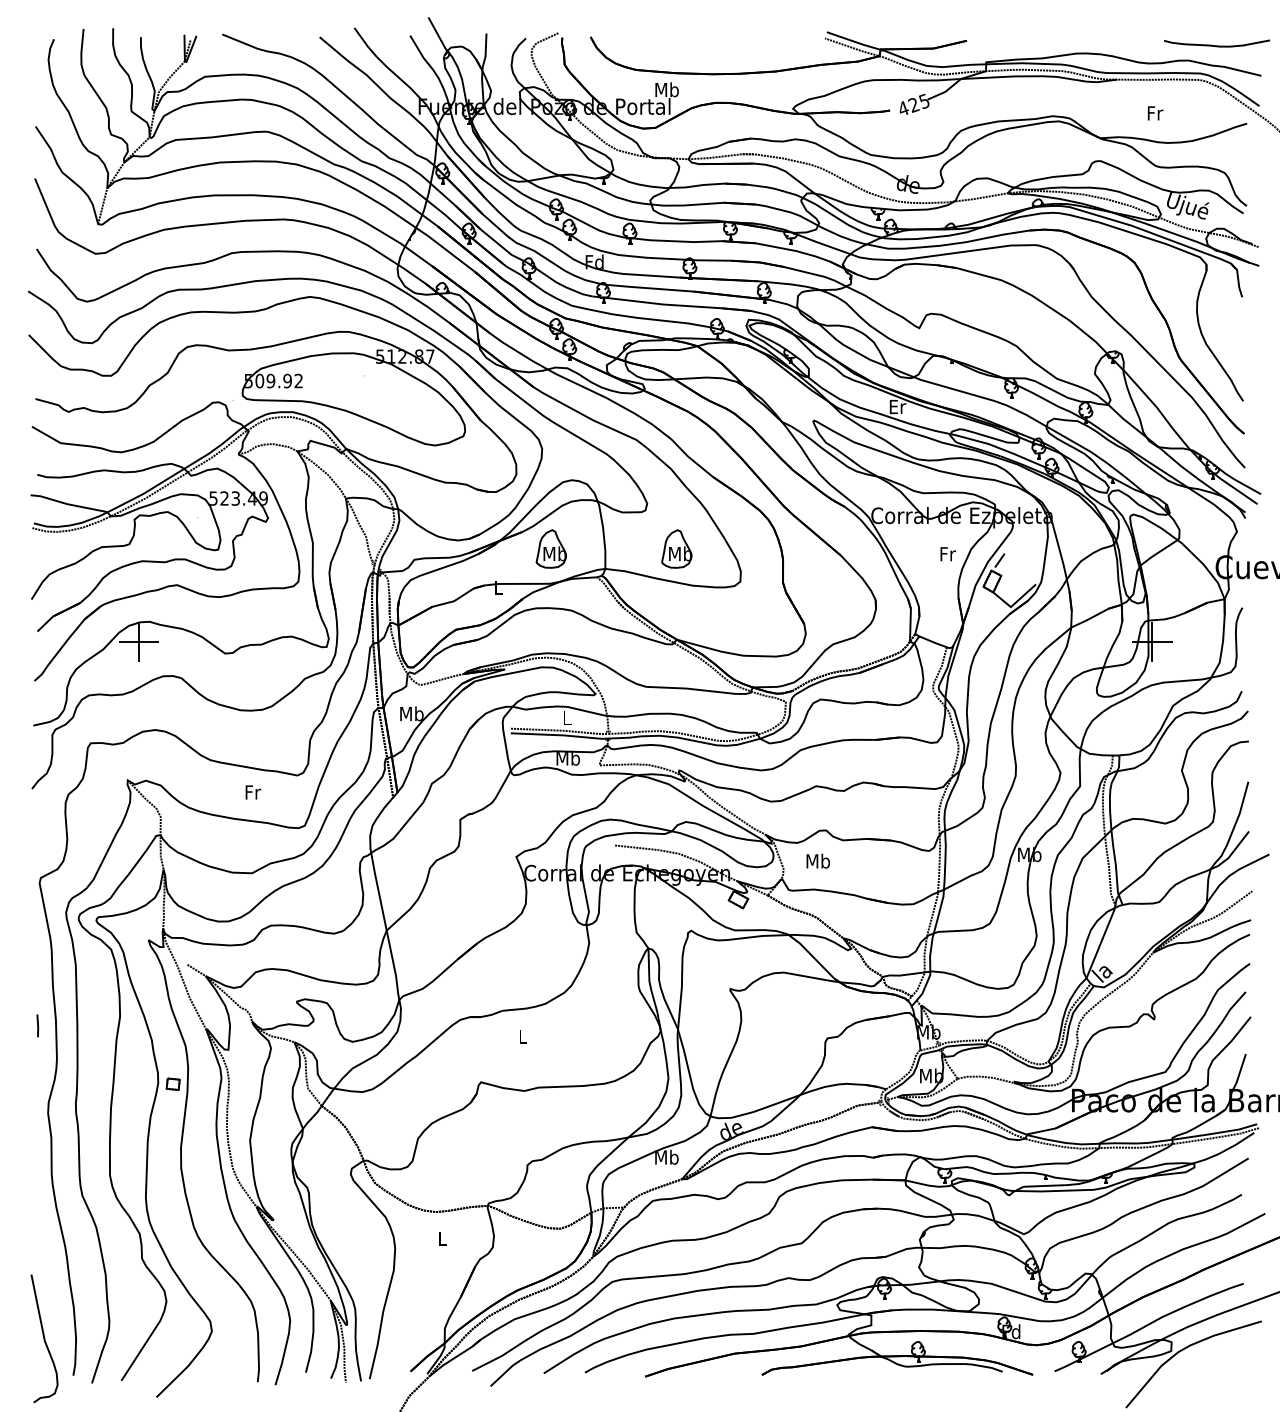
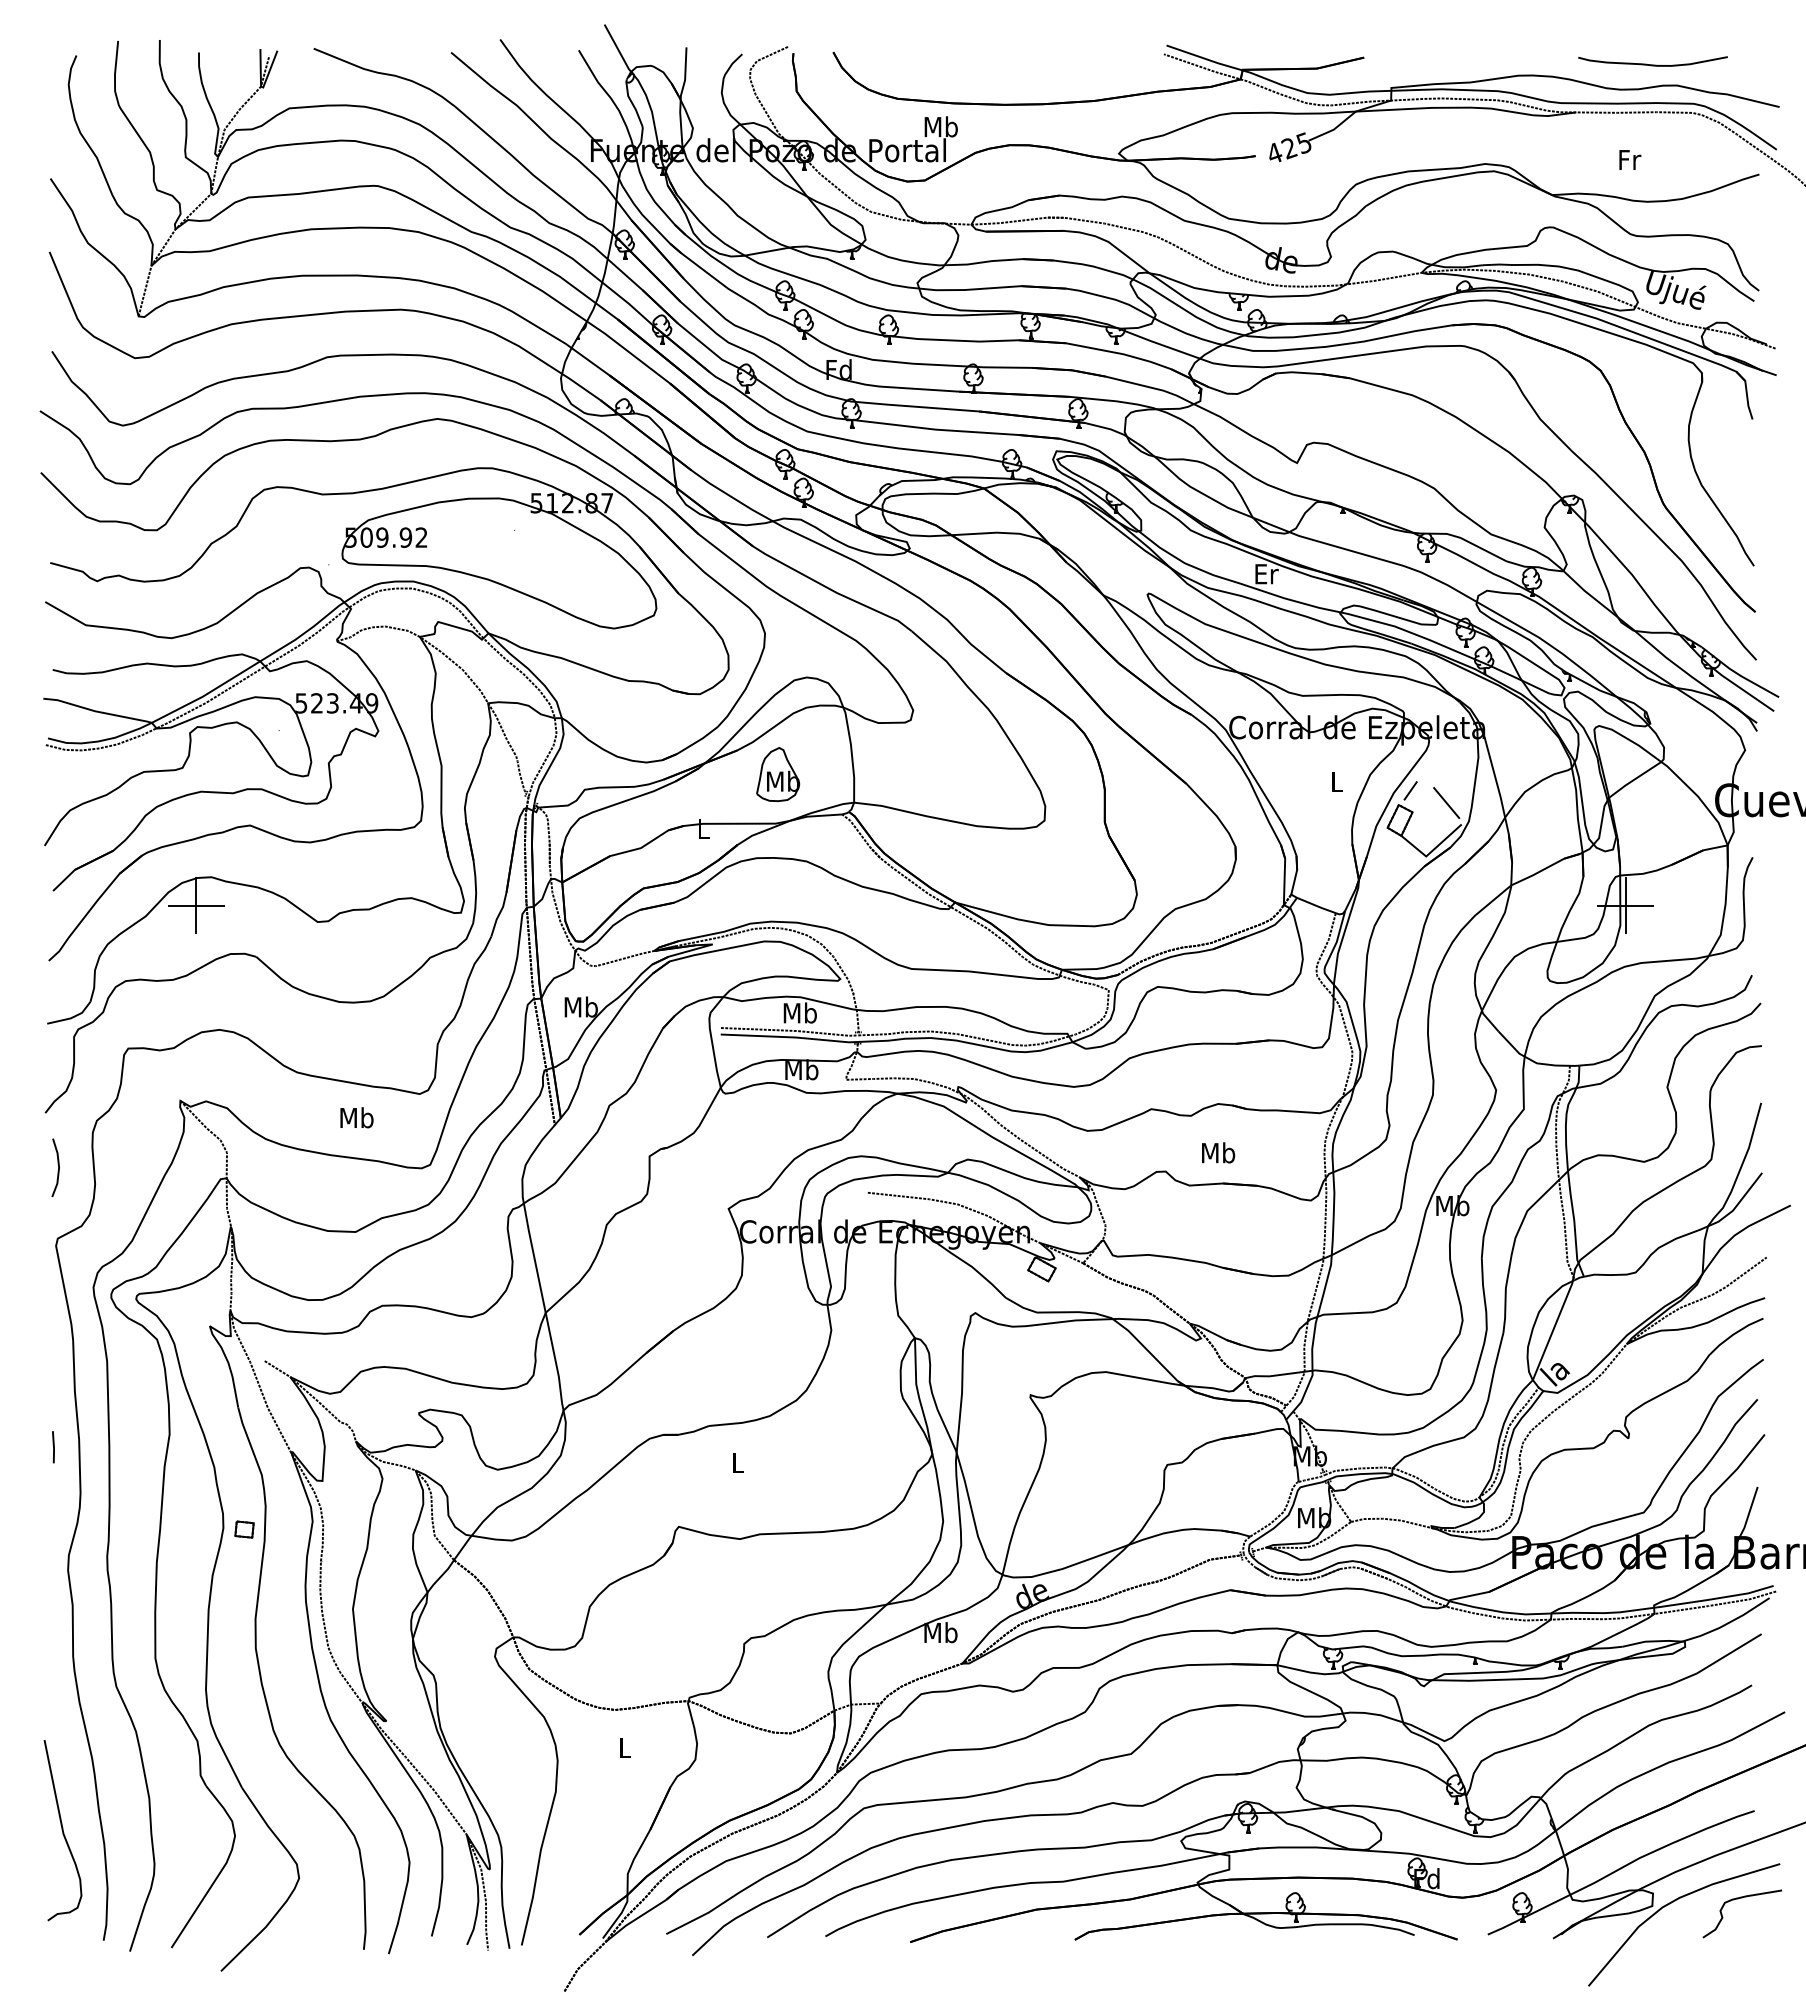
curve: (1216, 45) -> (1652, 64), moved
part: (677, 548) -> (955, 774), removed
text: (948, 553) -> (1337, 781), Fr -> L
line: (1025, 569) -> (1446, 803), added
text: (566, 717) -> (799, 1012), L -> Mb
text: (252, 792) -> (356, 1117), Fr -> Mb
line: (41, 827) -> (58, 1167), added
text: (818, 860) -> (1218, 1152), moved
curve: (44, 1338) -> (62, 1830), moved
curve: (1232, 1346) -> (1738, 1899), added

